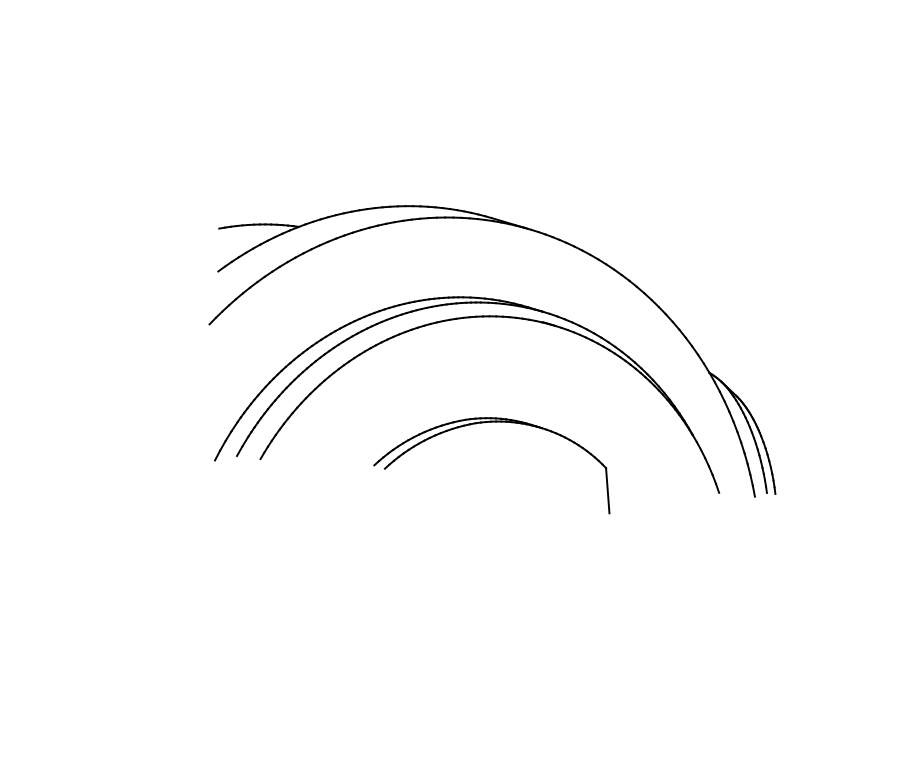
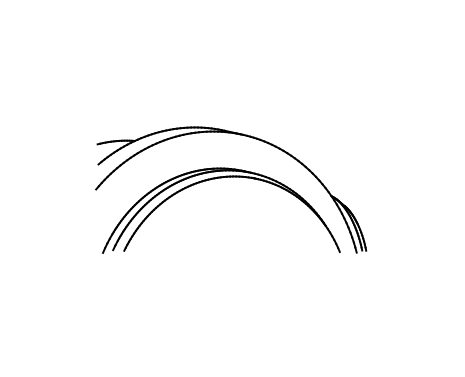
part: (487, 424) -> (229, 227), removed

